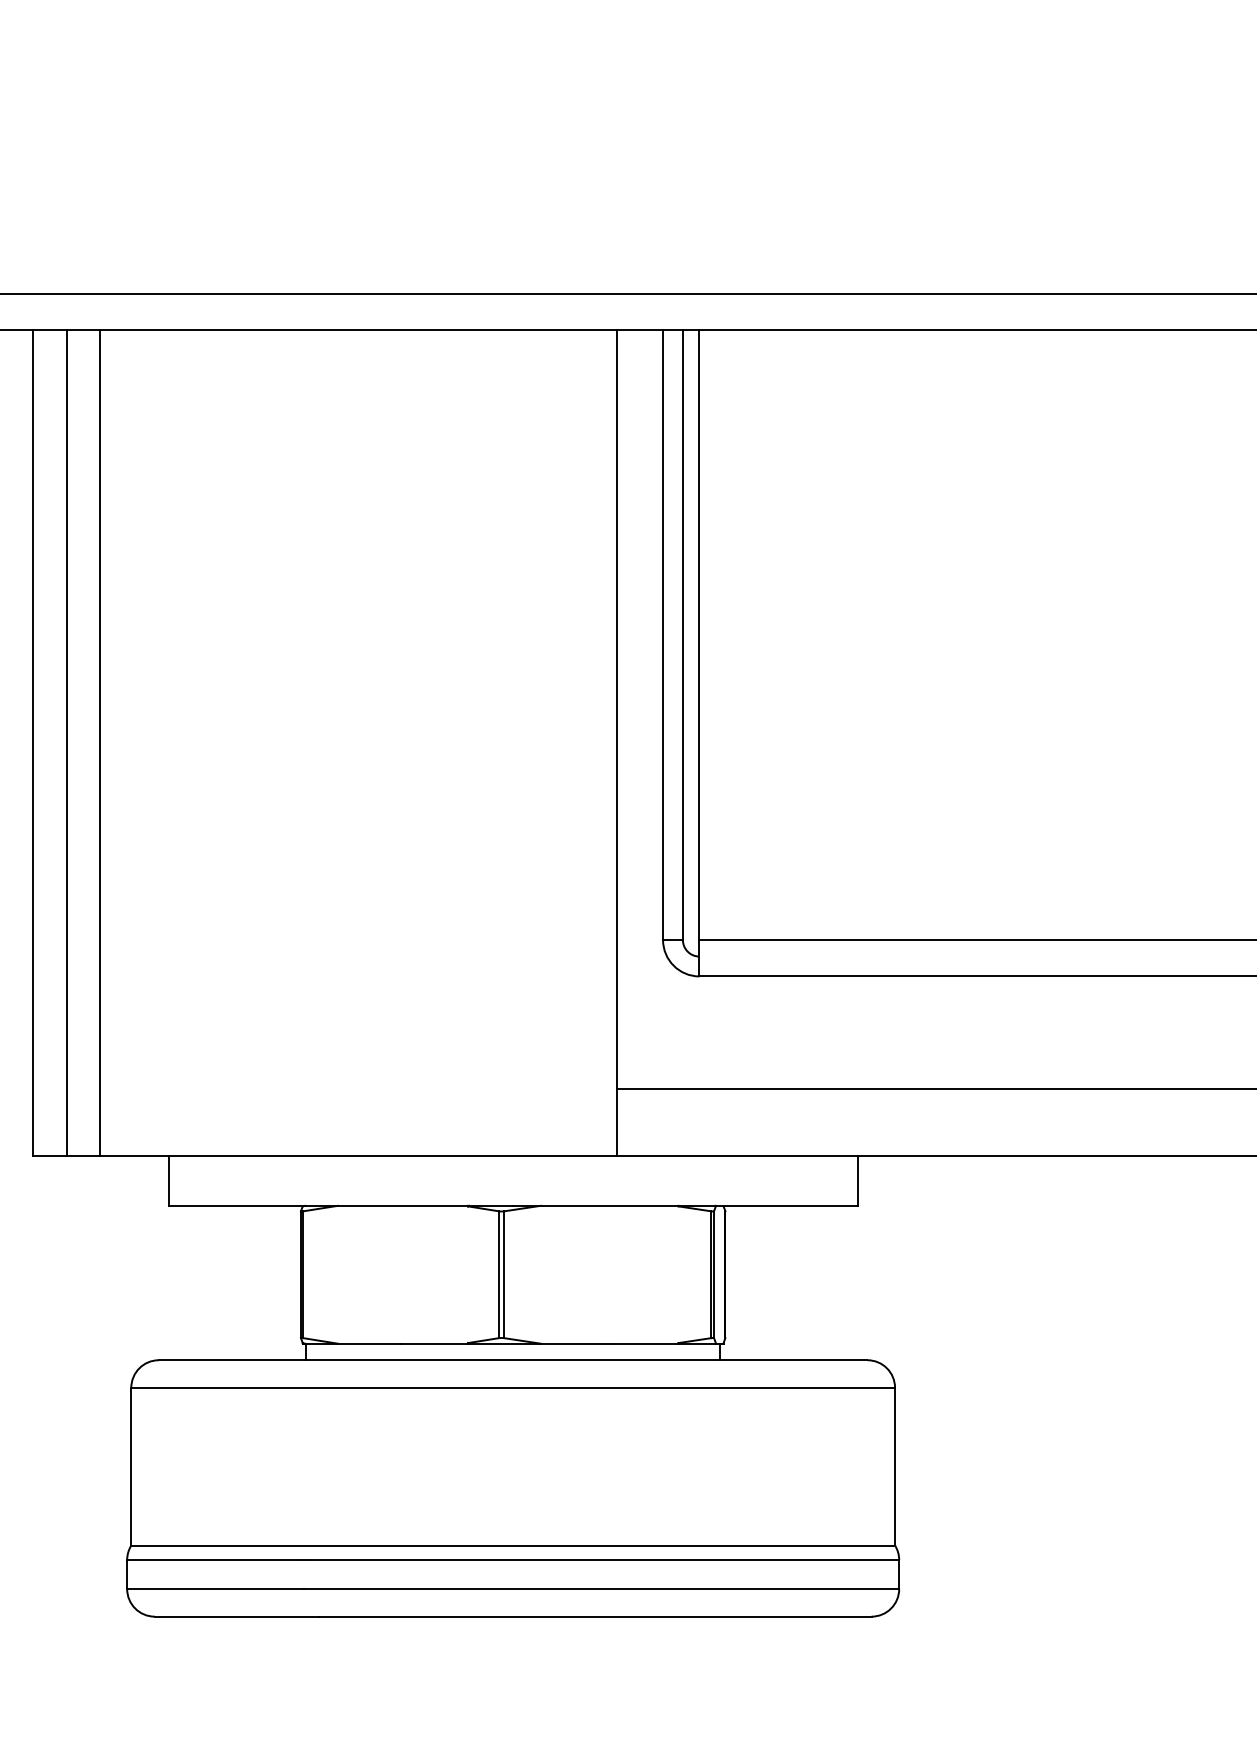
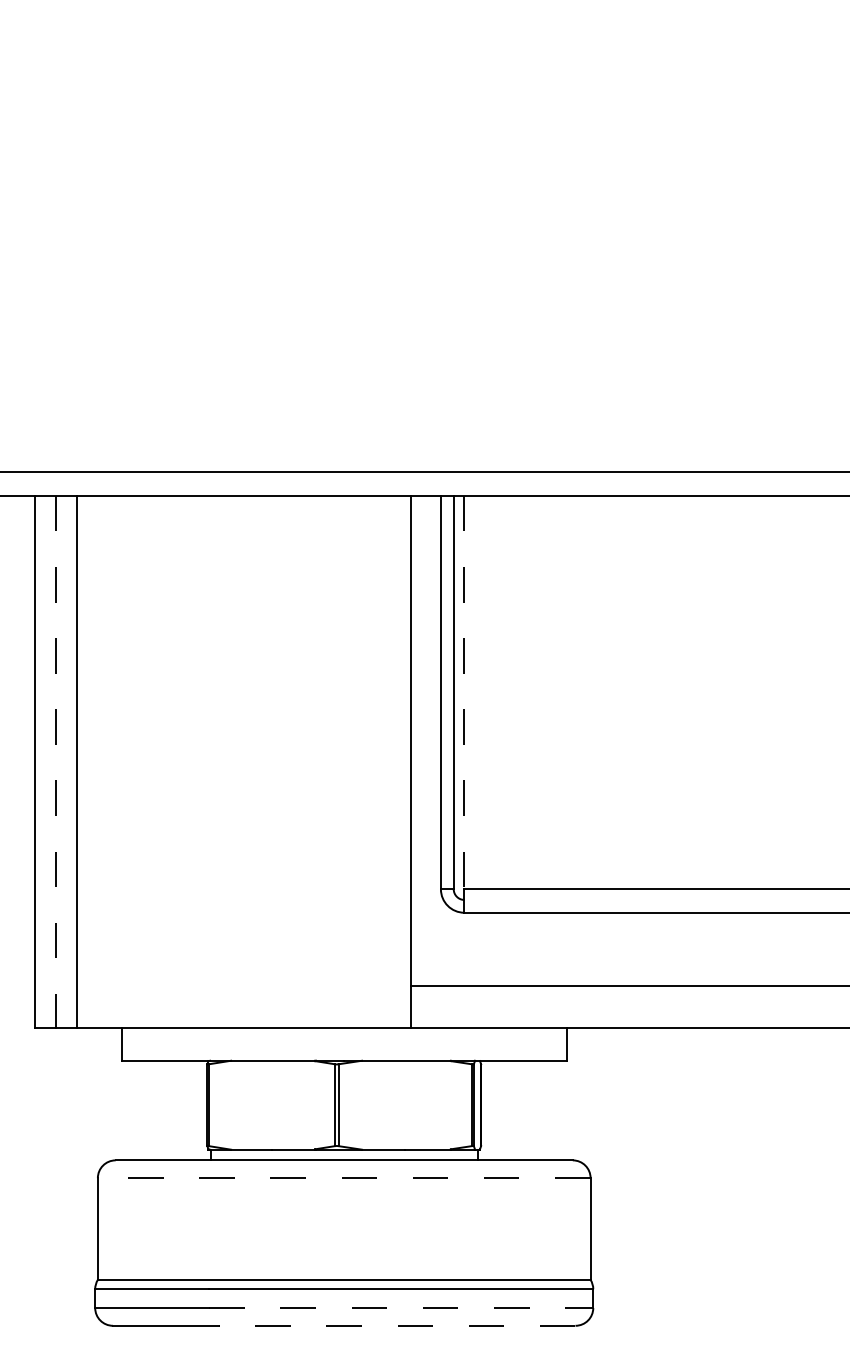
line: (699, 635) -> (464, 692), solid -> dashed
line: (67, 743) -> (56, 762), solid -> dashed
line: (512, 1388) -> (343, 1178), solid -> dashed
line: (601, 1589) -> (401, 1308), solid -> dashed
line: (594, 1616) -> (396, 1325), solid -> dashed

